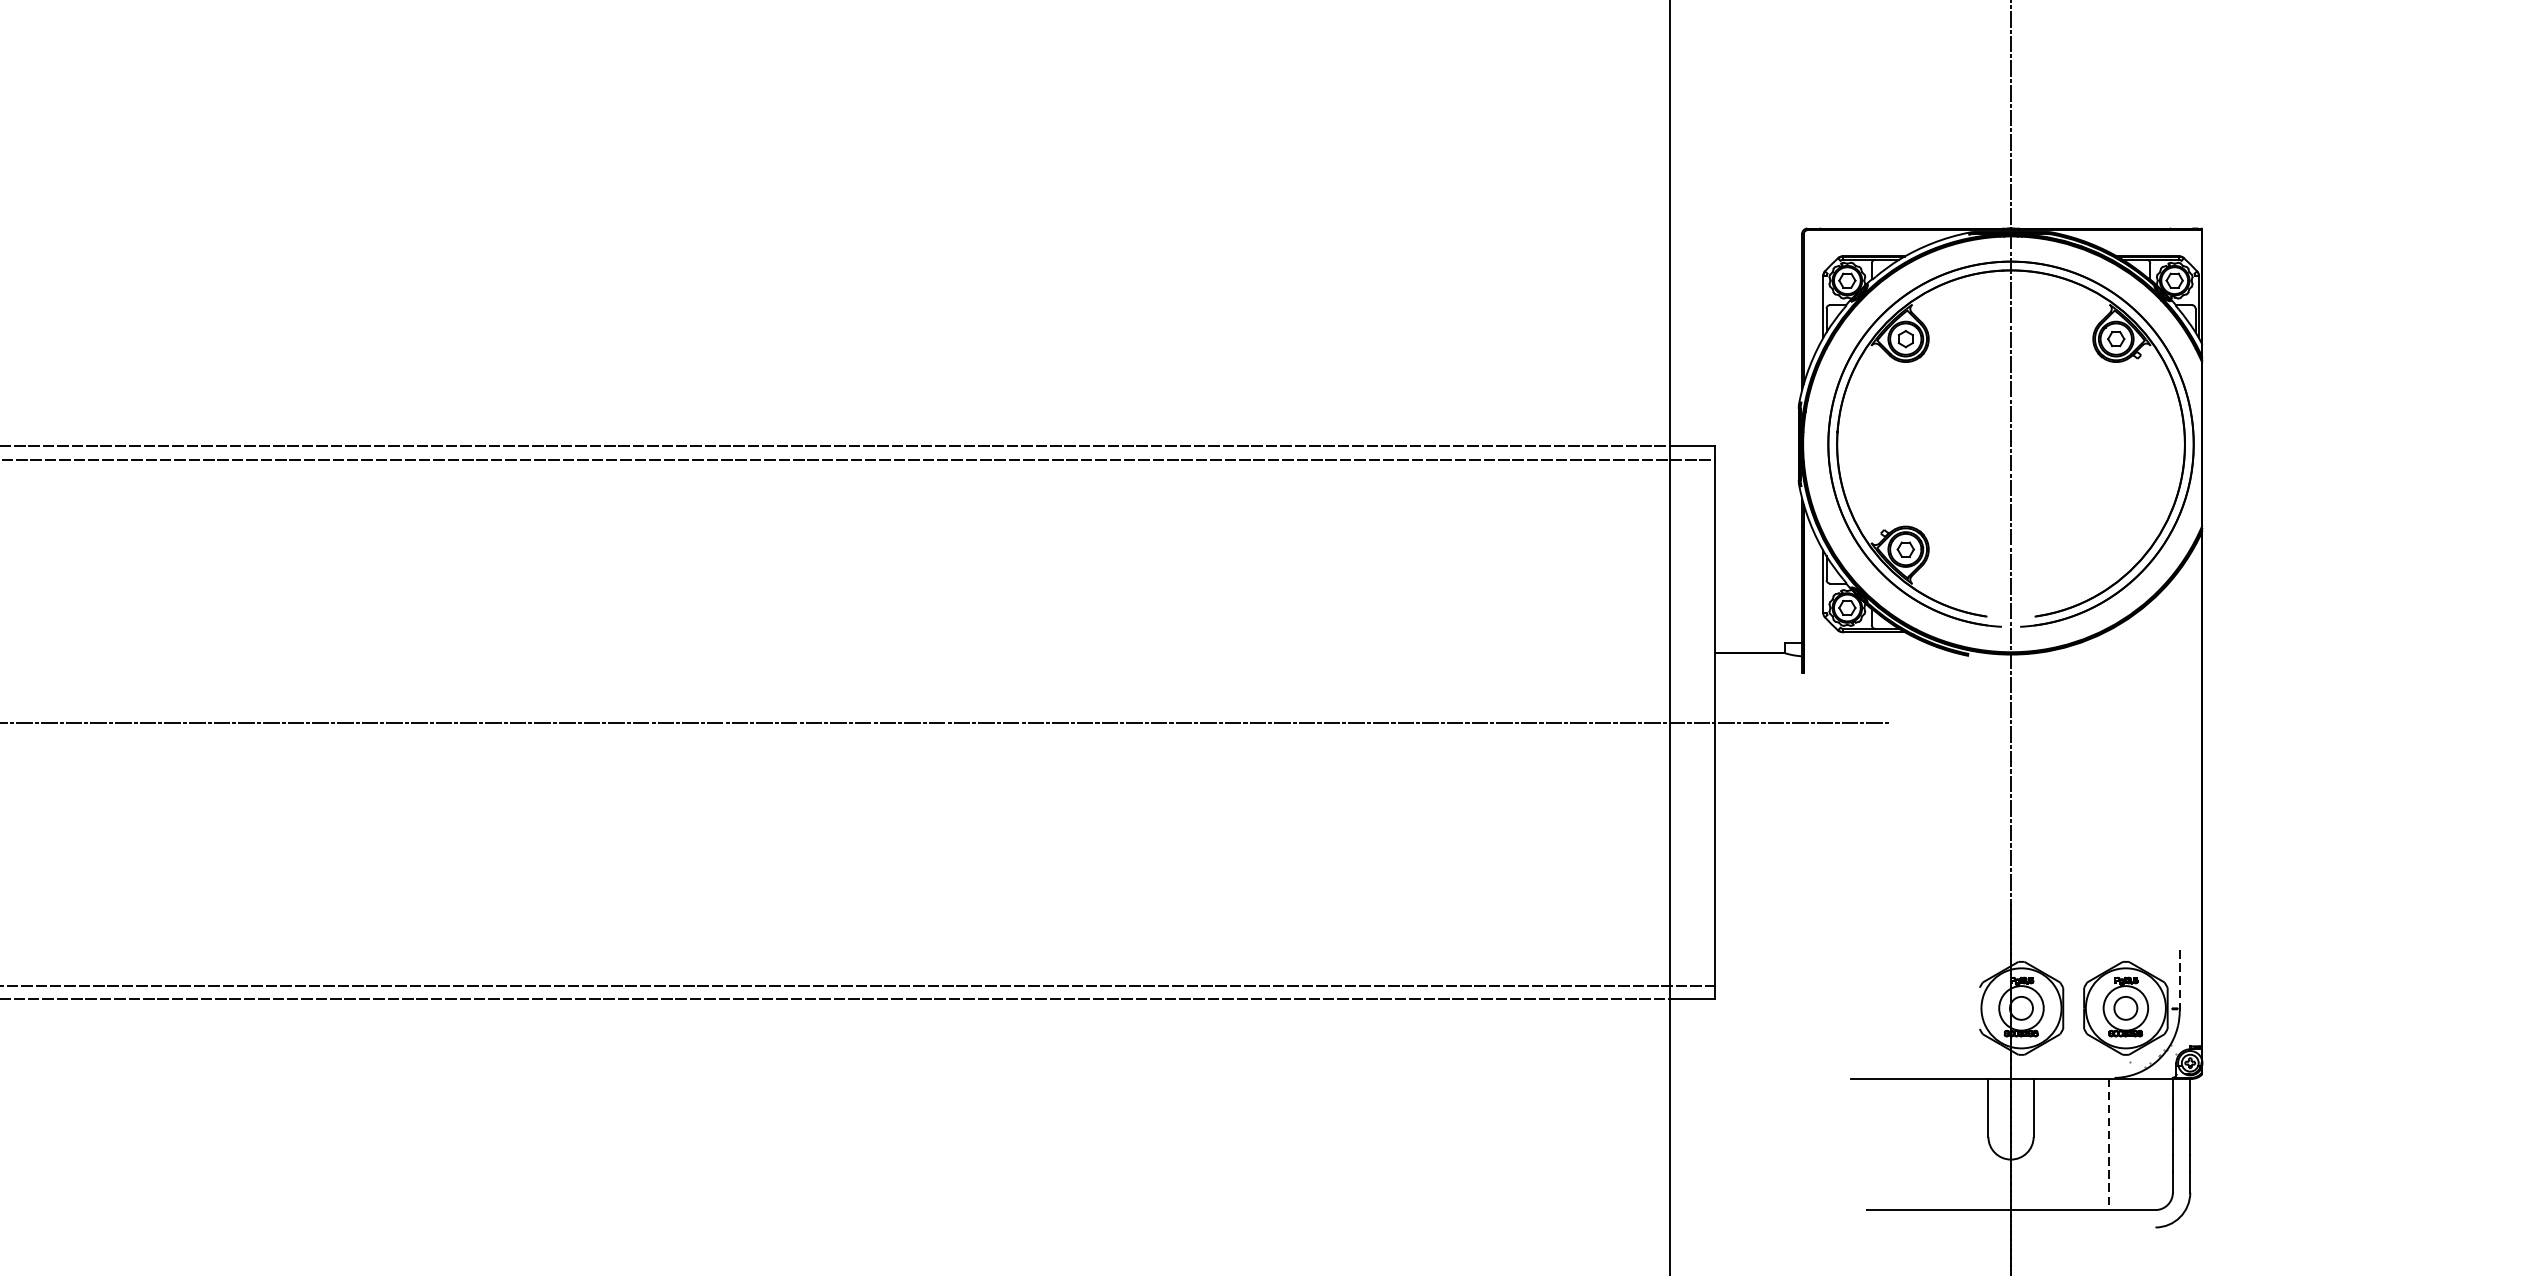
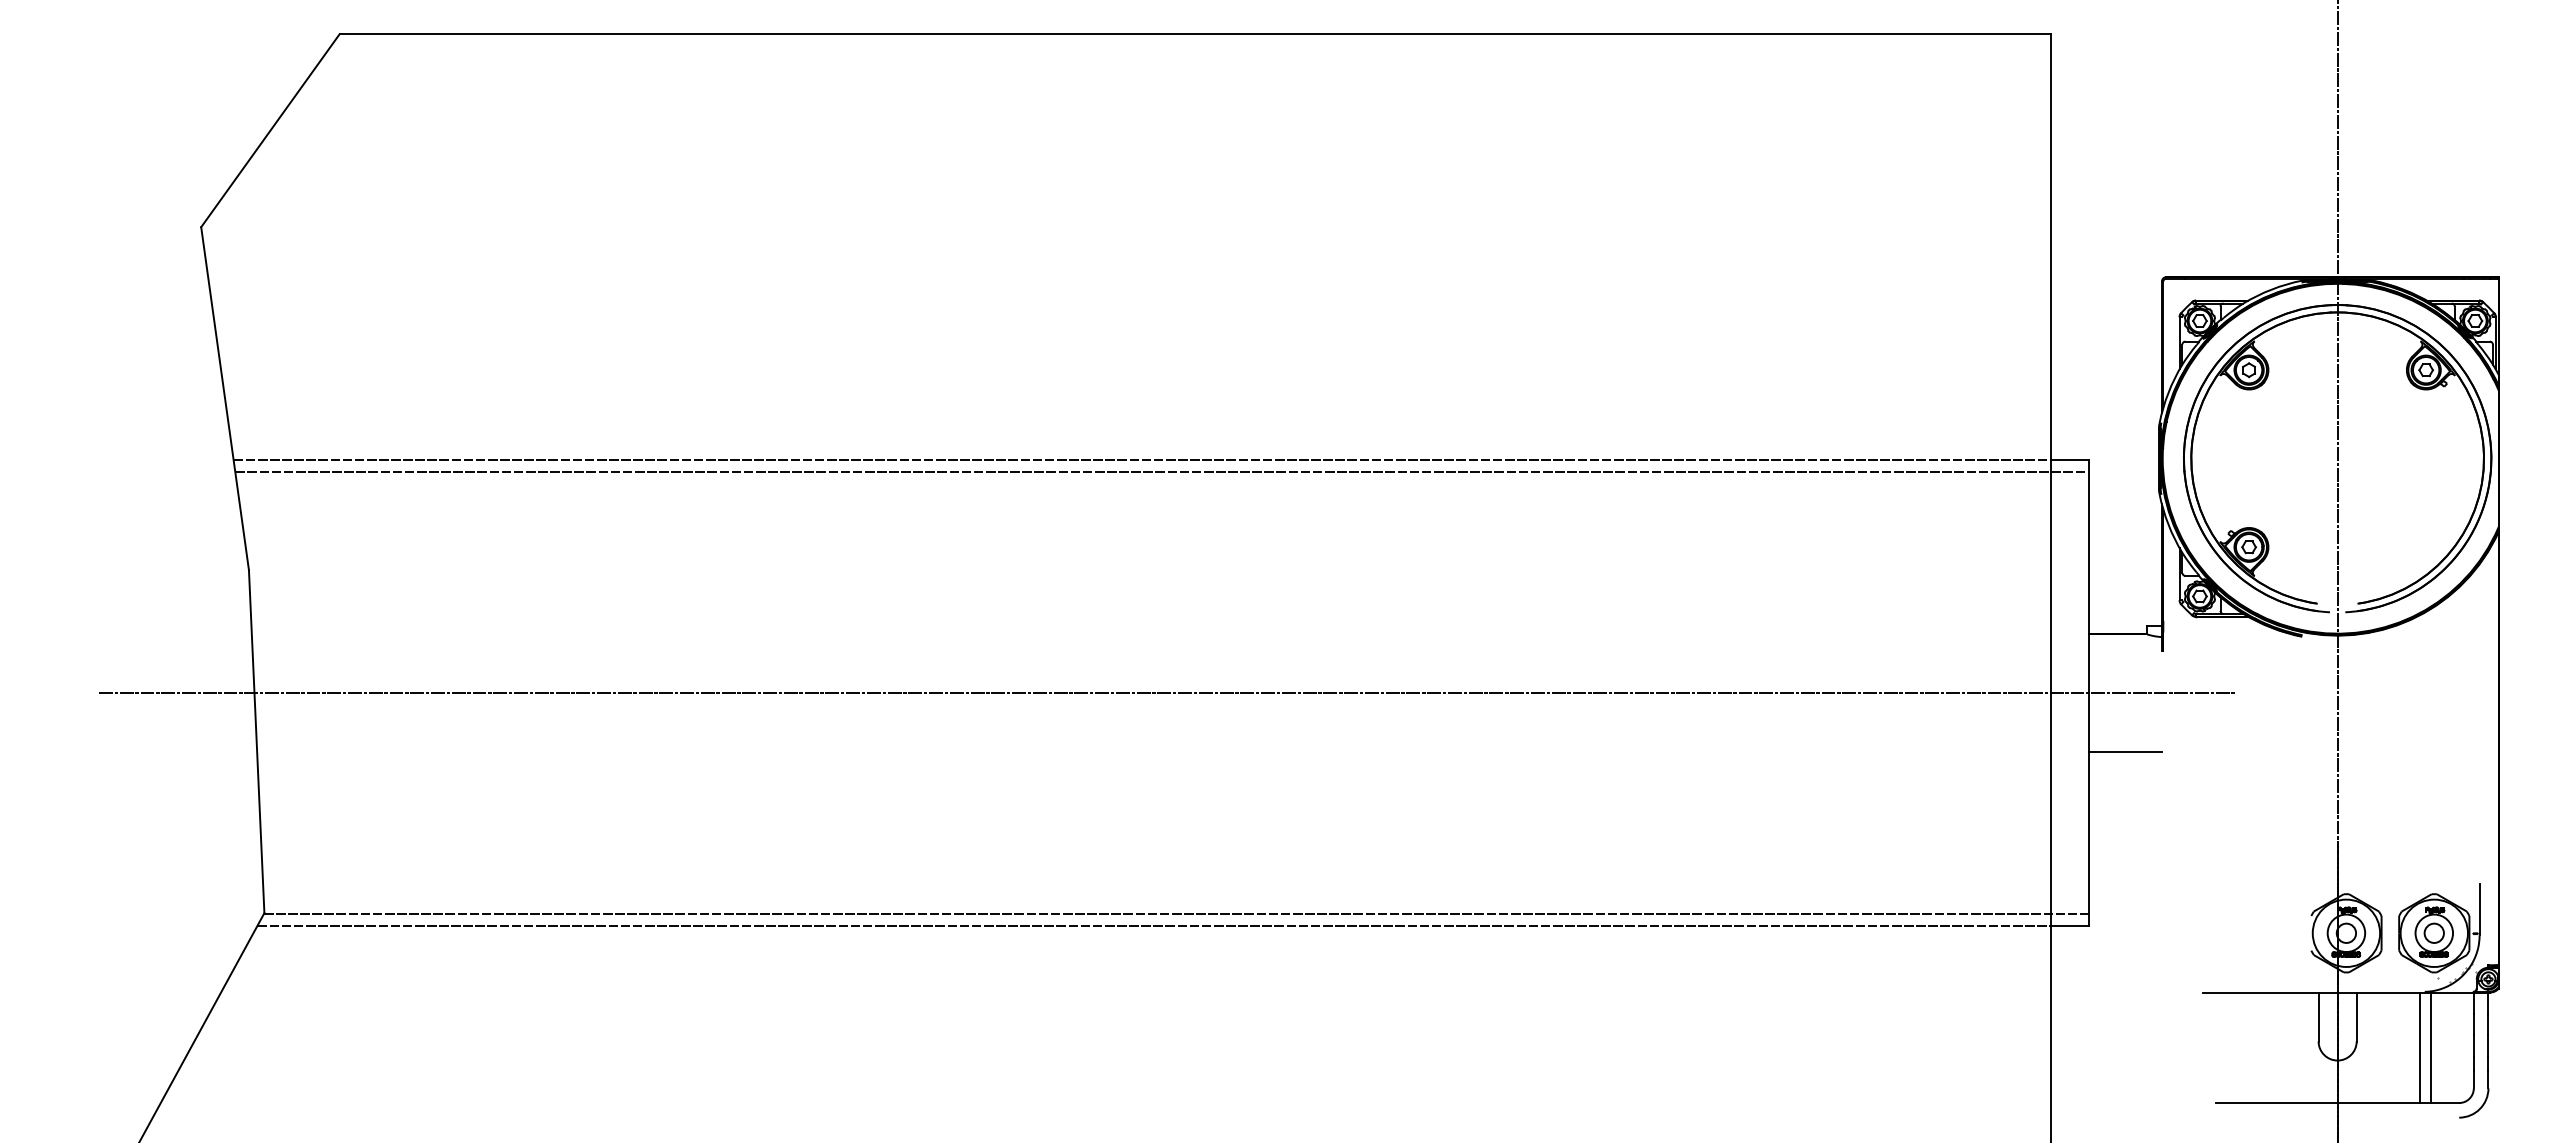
line: (1757, 792) -> (2124, 751), added
line: (2179, 980) -> (2479, 909), dashed -> solid
line: (2122, 1144) -> (2431, 1047), added
line: (2108, 1145) -> (2419, 1048), dashed -> solid

